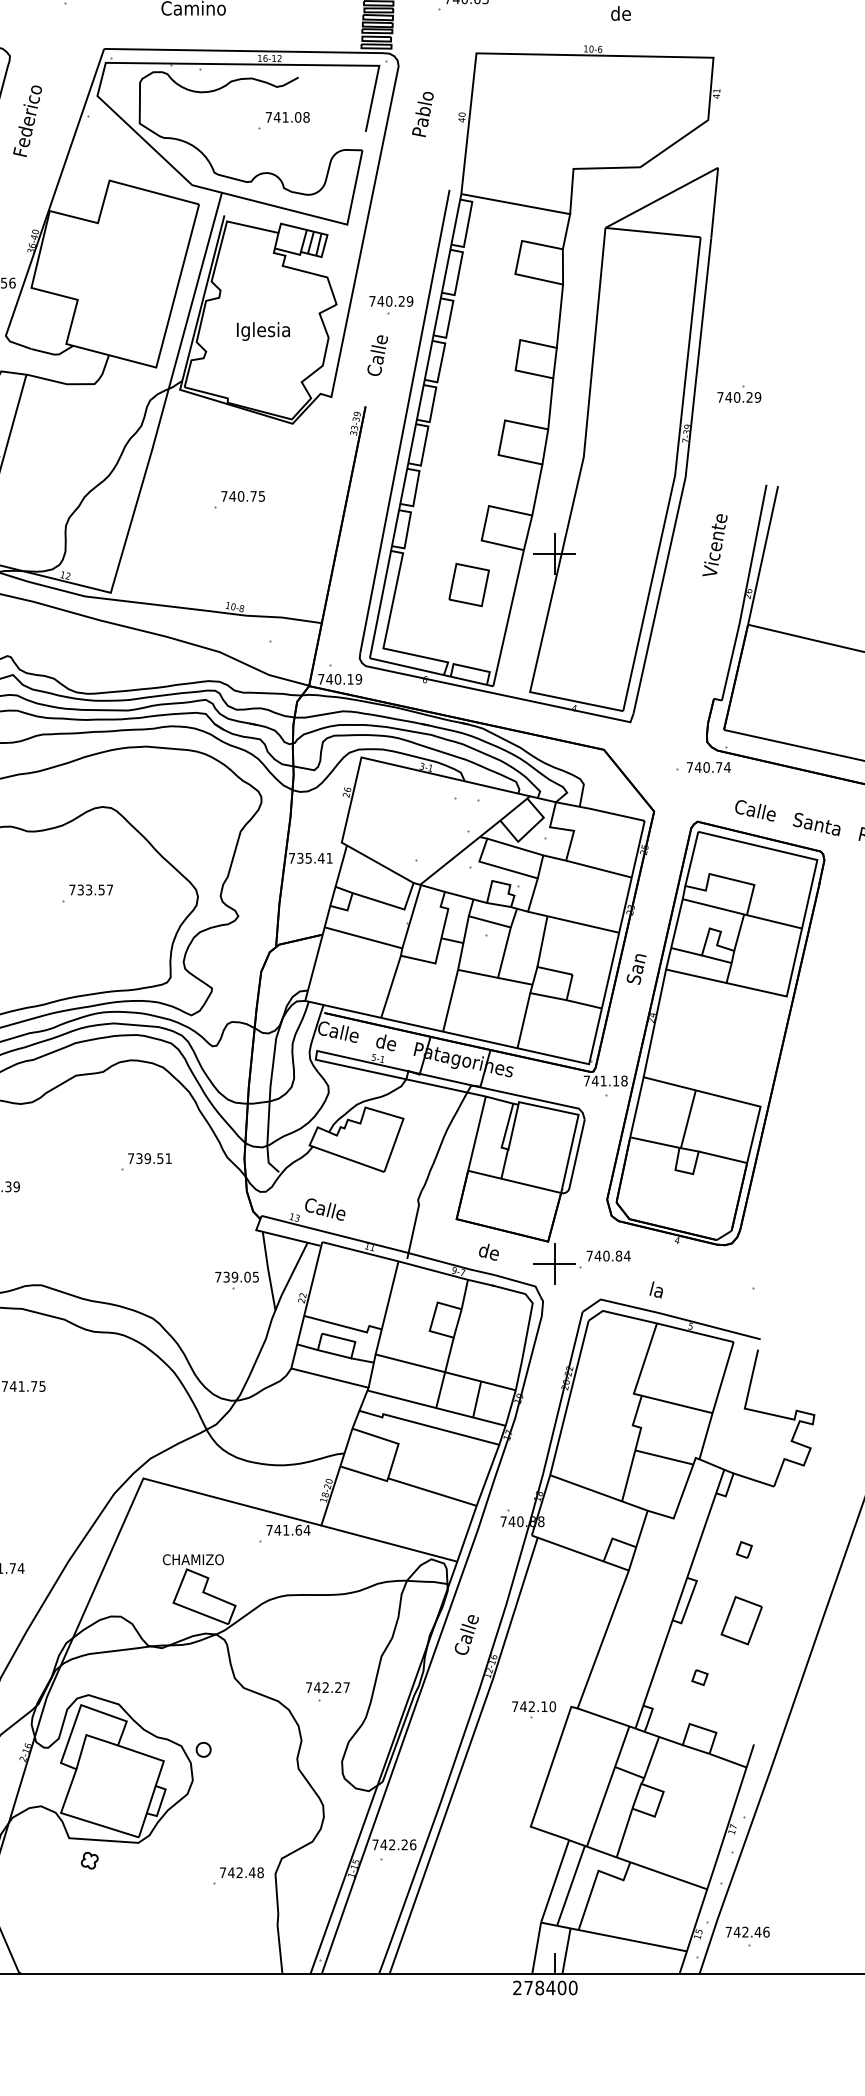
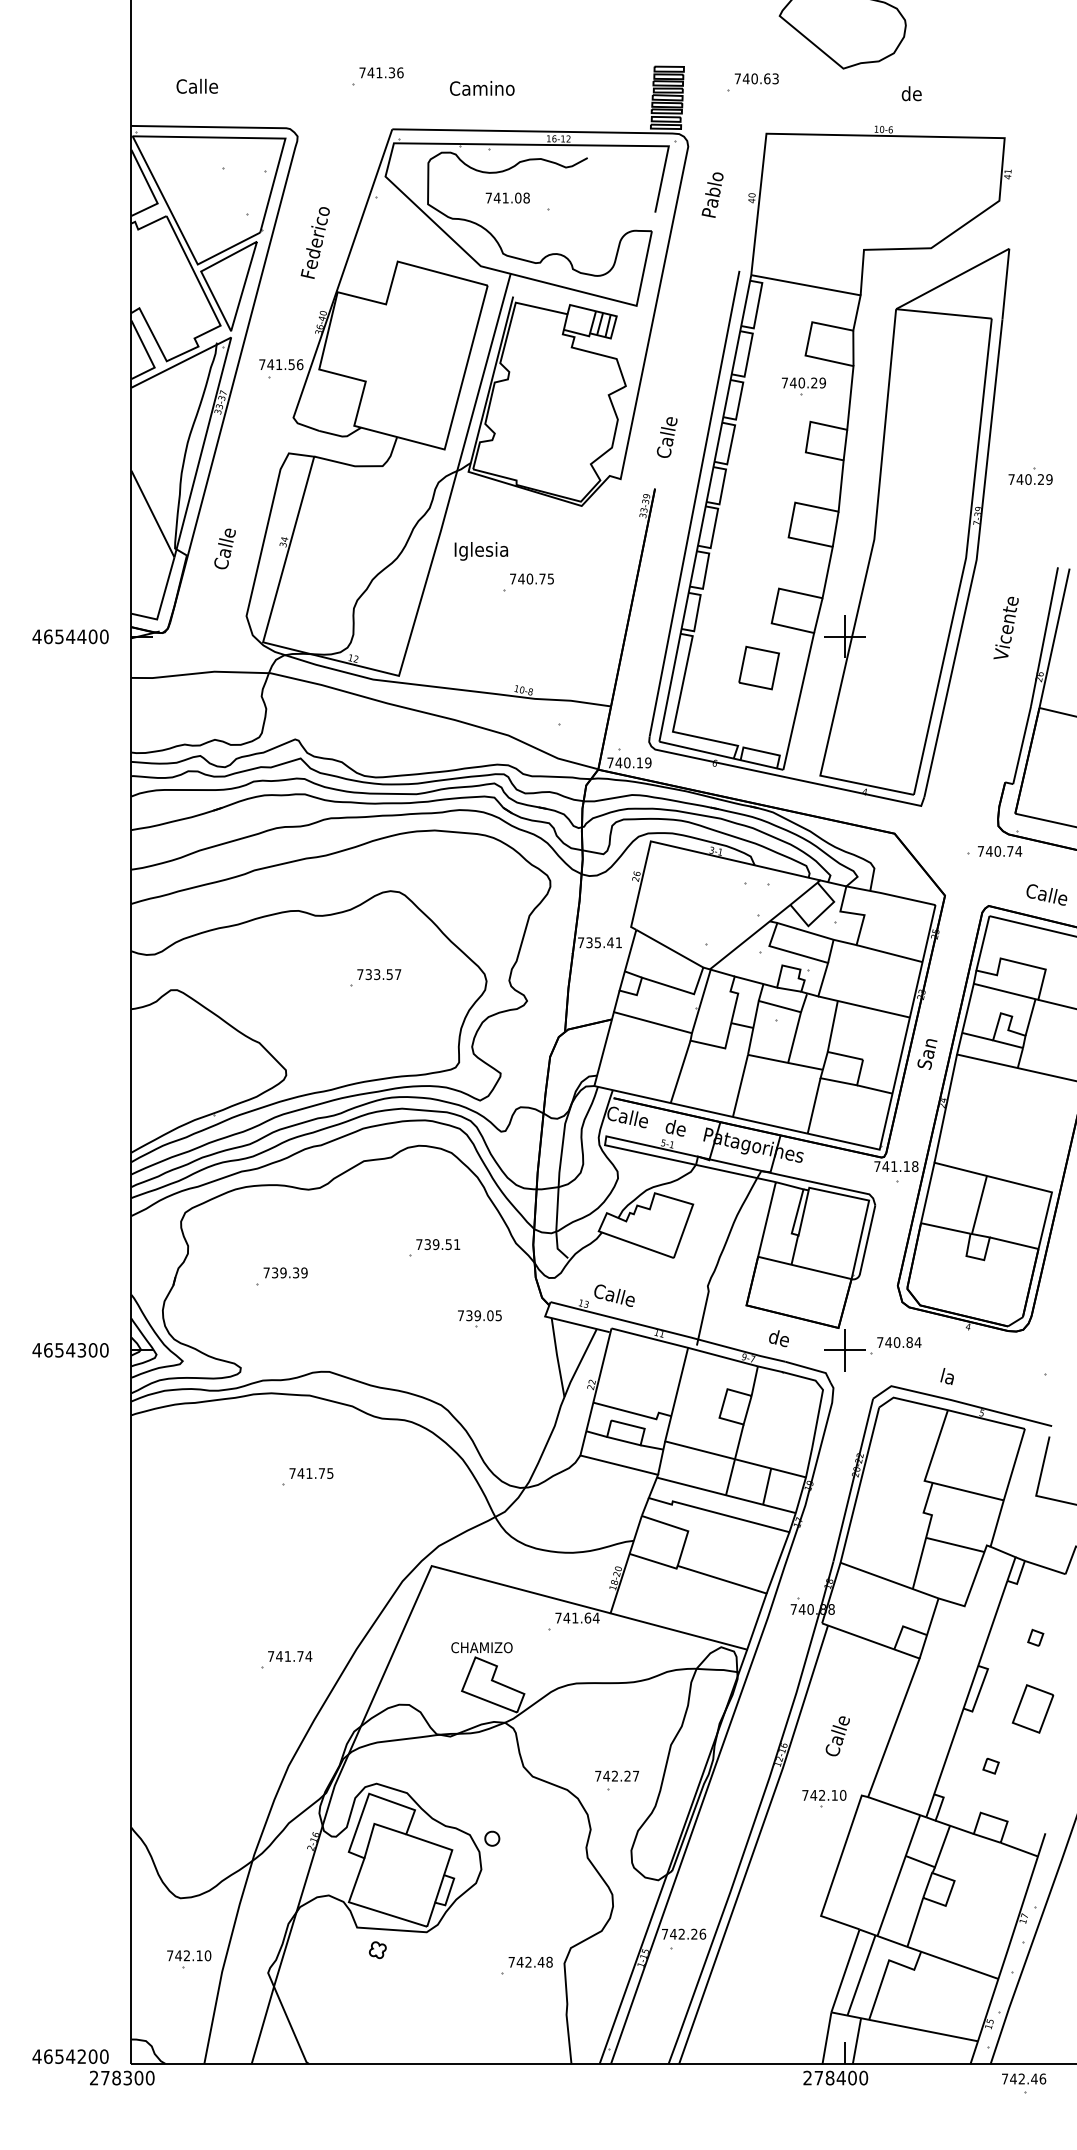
text: (287, 116) -> (507, 197), moved
text: (26, 120) -> (314, 242), moved
part: (390, 304) -> (803, 386), moved
text: (263, 331) -> (481, 551), moved
part: (236, 1279) -> (479, 1318), moved
text: (466, 1635) -> (837, 1736), moved
part: (748, 1936) -> (1024, 2083), moved

